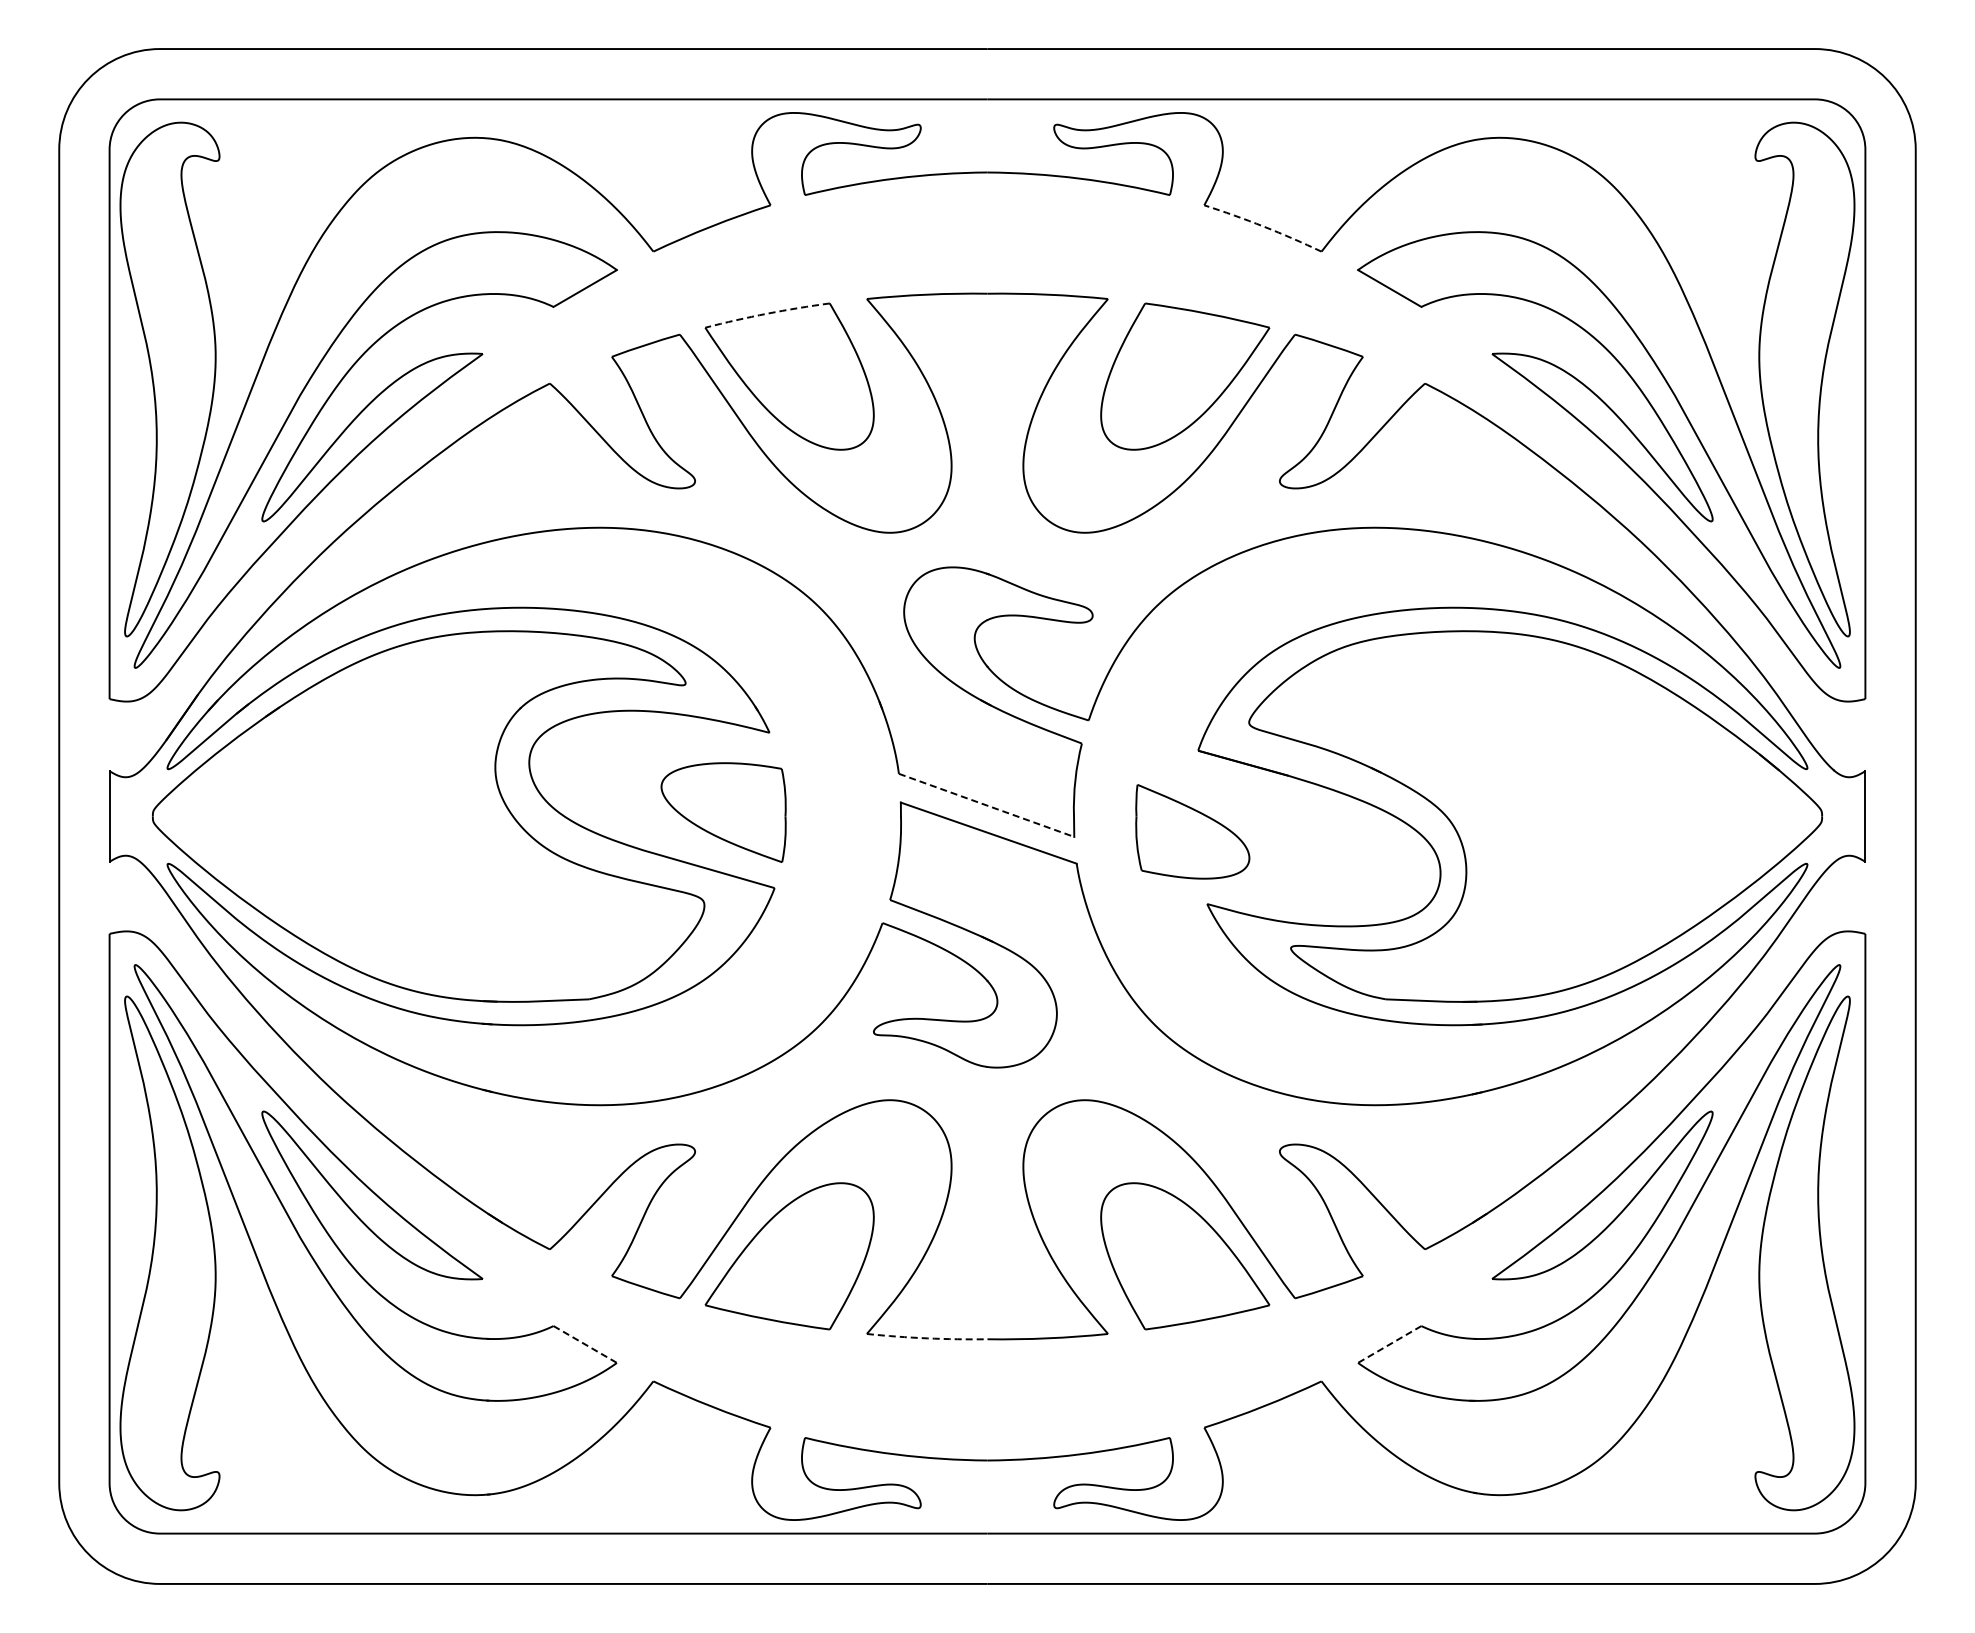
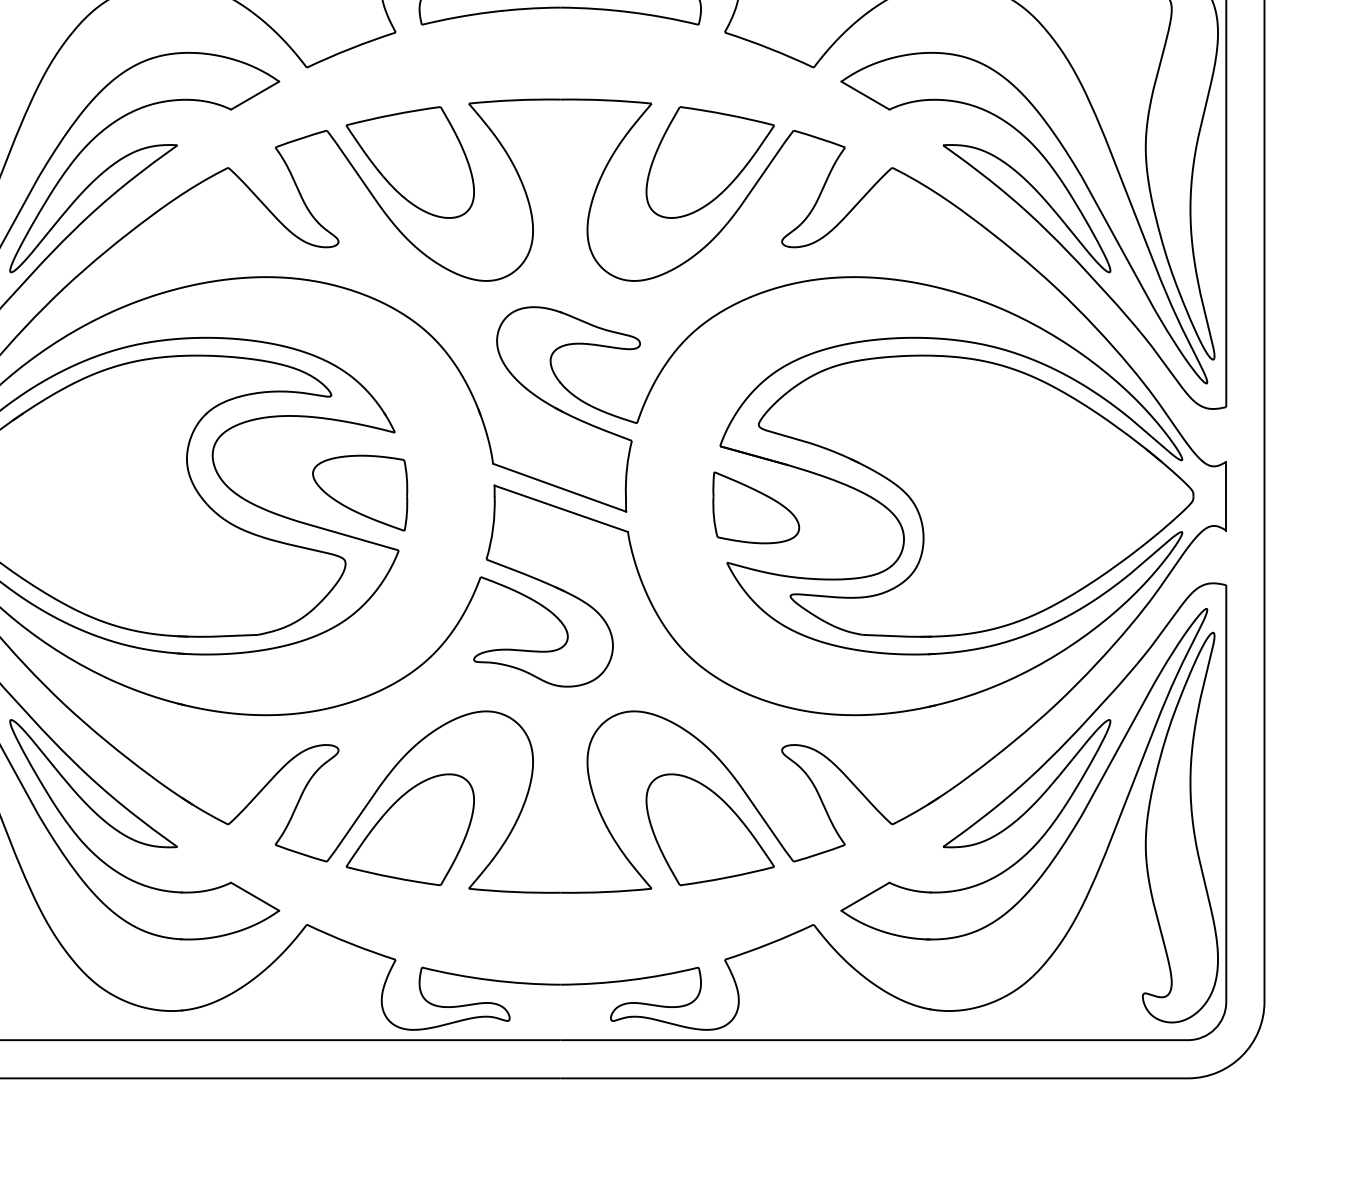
arc: (1263, 226) -> (769, 48), dashed -> solid
arc: (767, 313) -> (393, 114), dashed -> solid
line: (987, 805) -> (560, 487), dashed -> solid
part: (1192, 831) -> (756, 507), moved
arc: (927, 1338) -> (514, 892), dashed -> solid
line: (585, 1344) -> (255, 896), dashed -> solid
line: (1389, 1344) -> (865, 896), dashed -> solid

